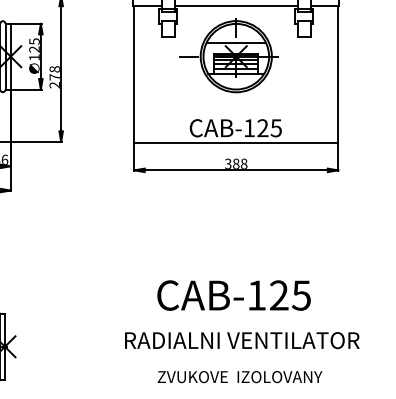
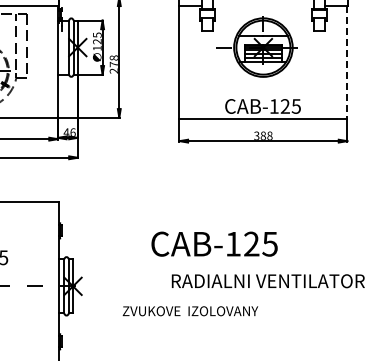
line: (235, 6) -> (262, 6), removed
line: (338, 75) -> (347, 63), solid -> dashed
text: (233, 294) -> (214, 243), moved
text: (240, 377) -> (190, 311), moved

